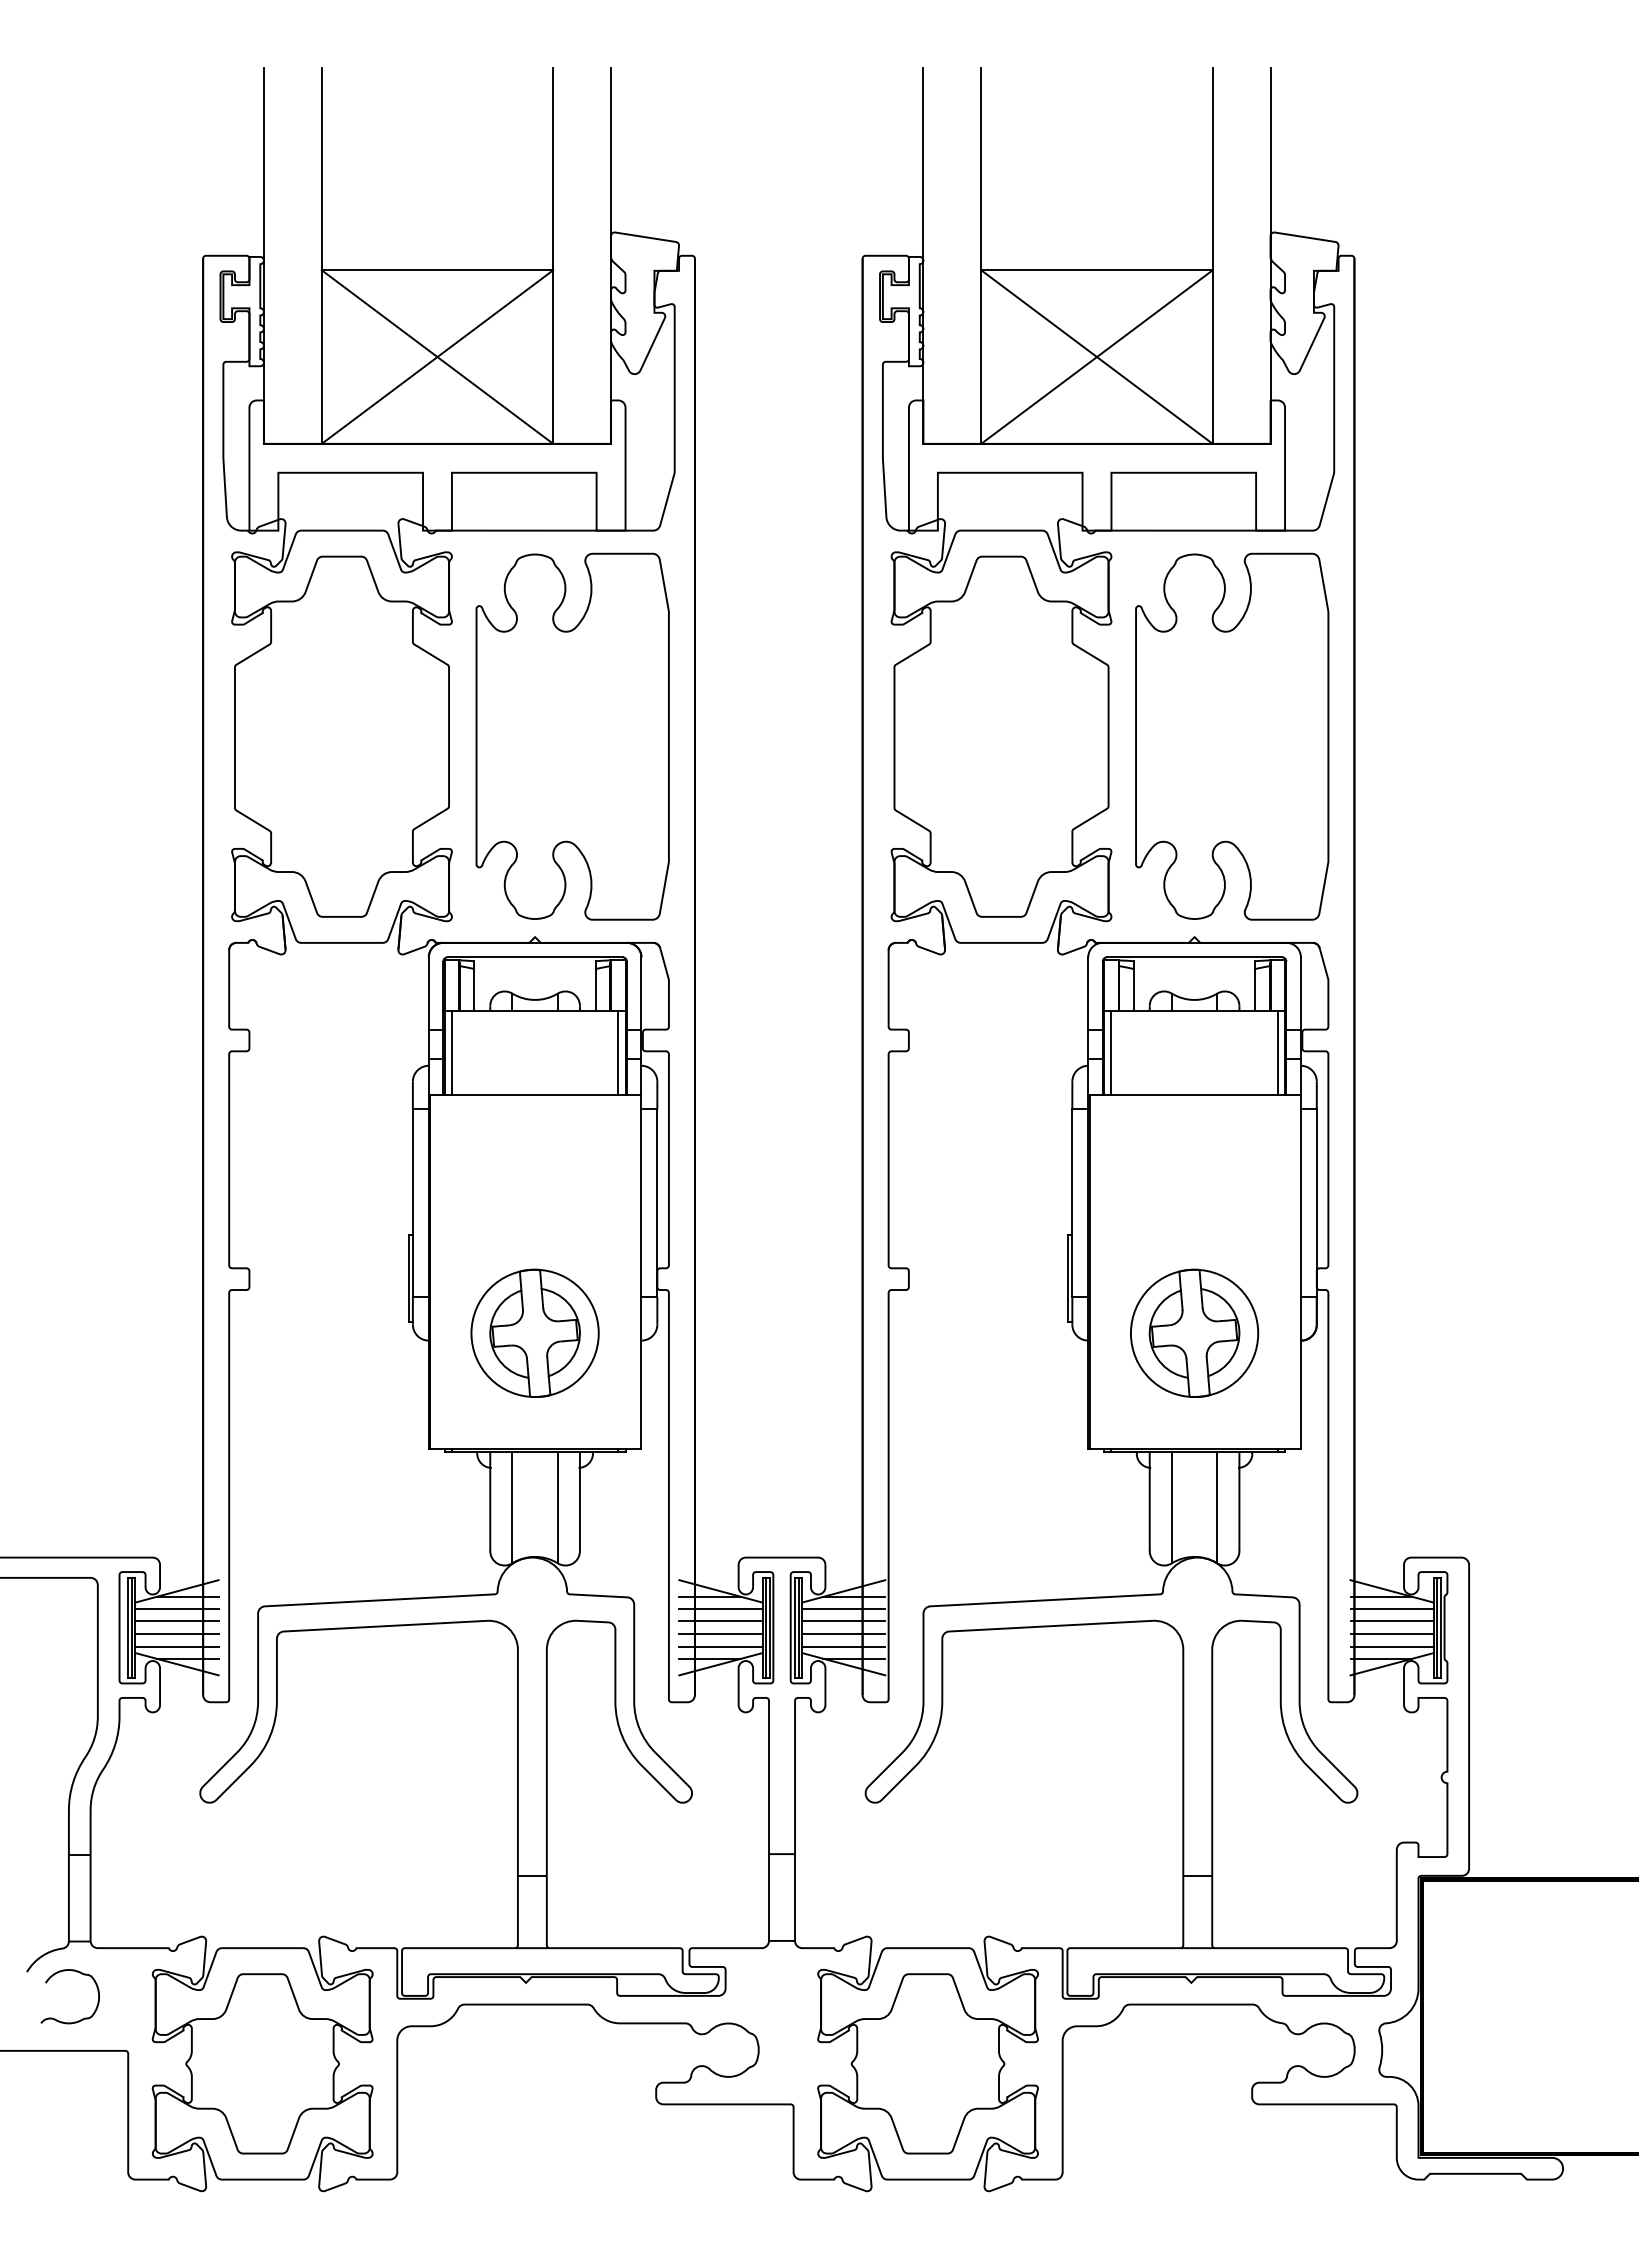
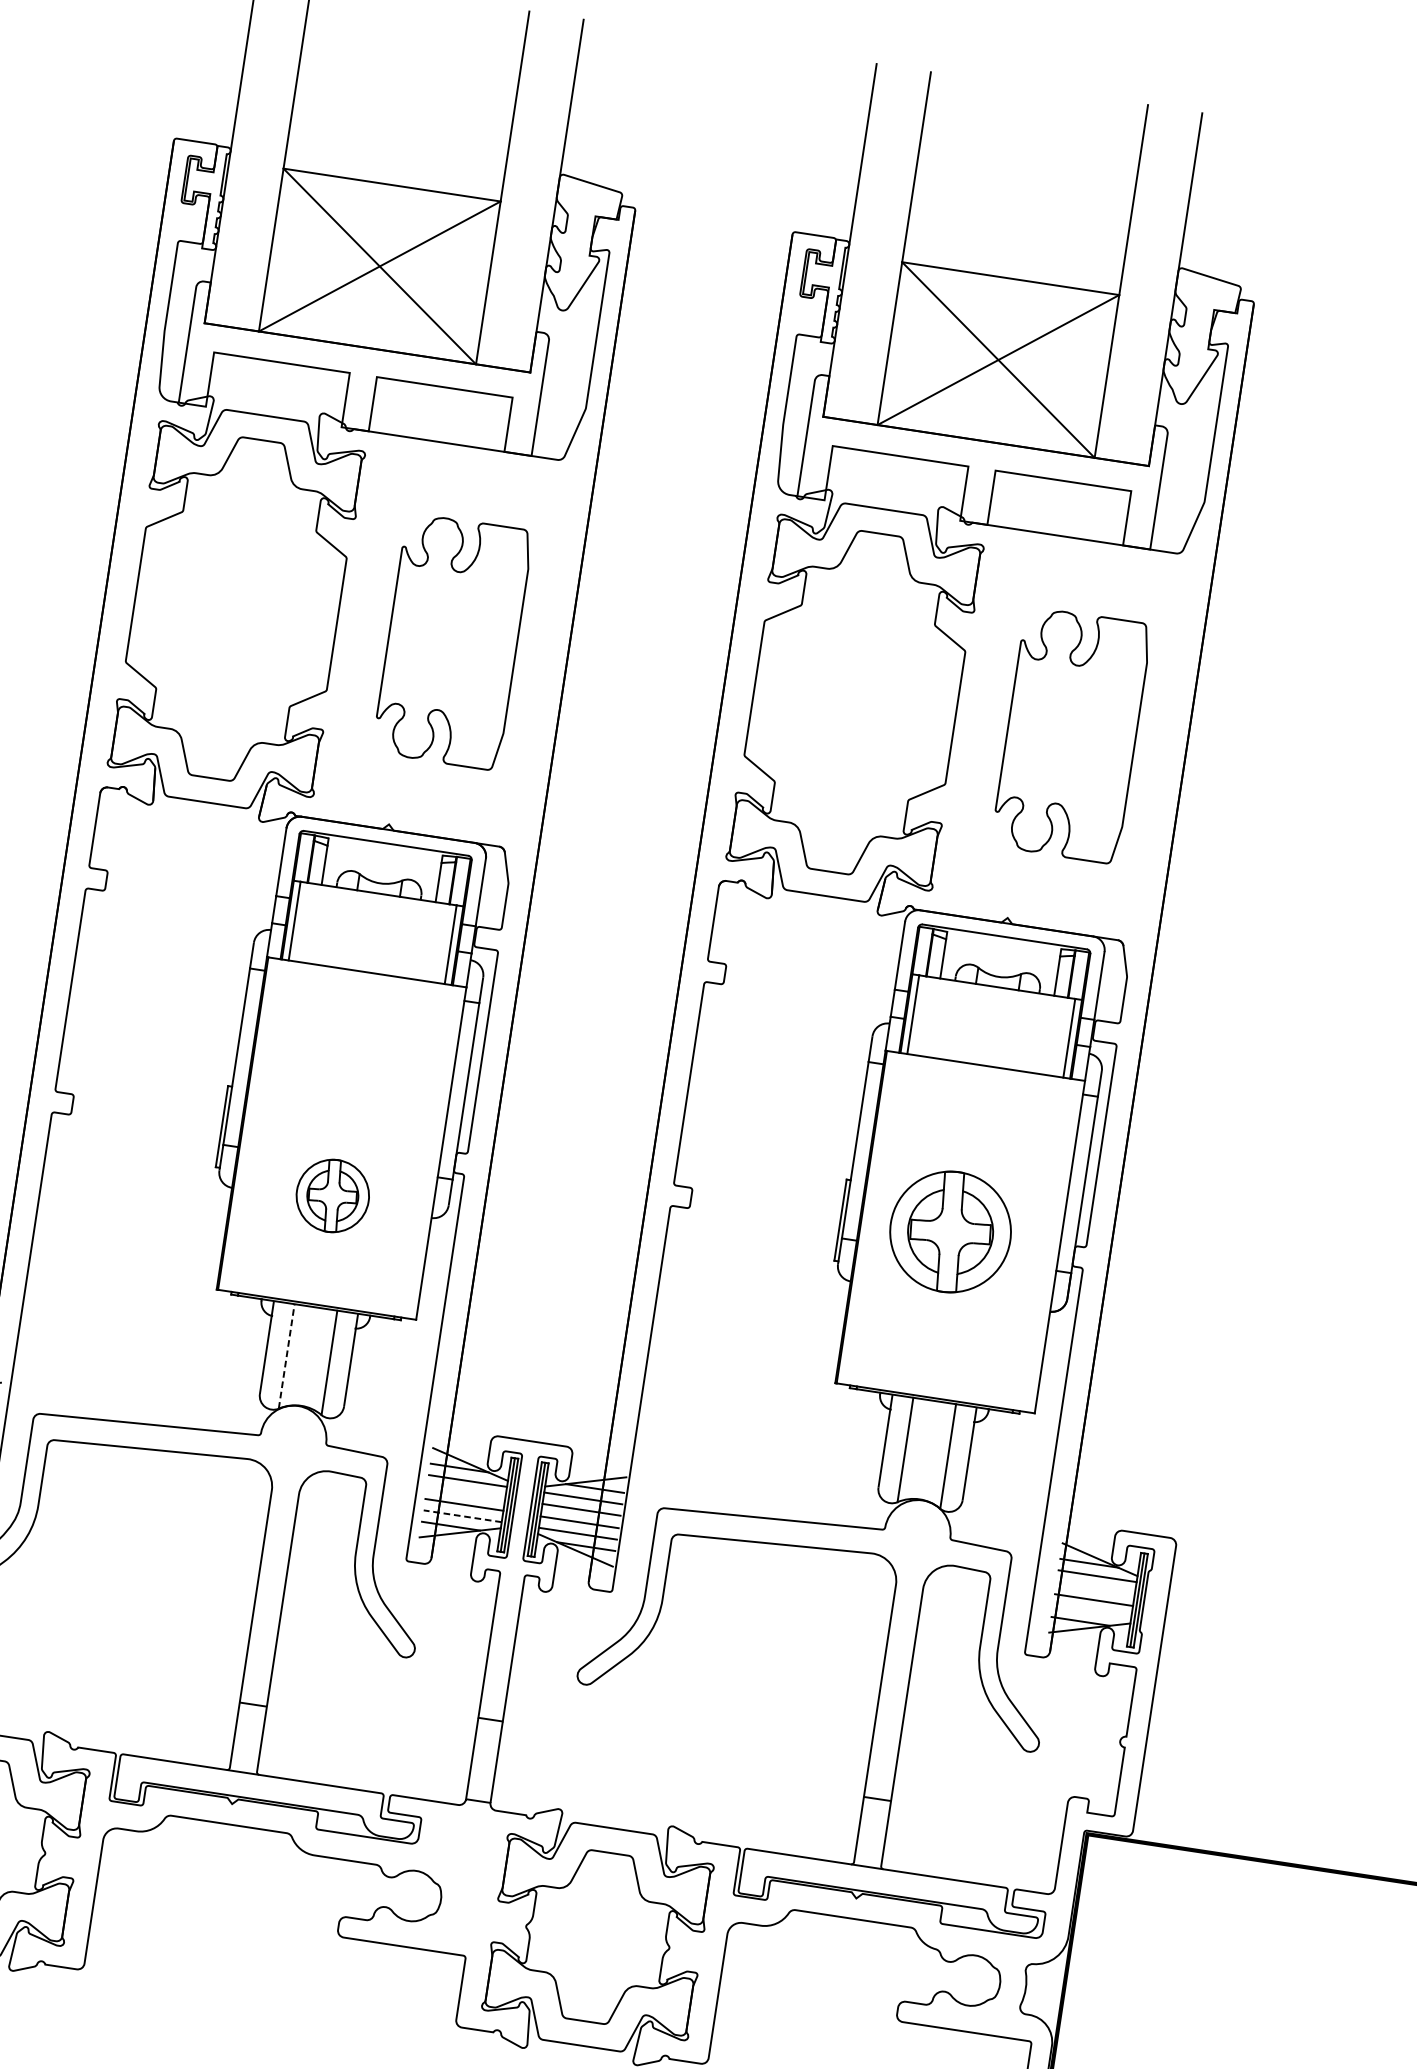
part: (572, 736) -> (452, 641), size x0.7
part: (1232, 736) -> (1071, 735), size x0.7
part: (534, 1332) -> (332, 1195), size x0.6
part: (1194, 1332) -> (950, 1231), moved
line: (512, 1507) -> (286, 1356), solid -> dashed
line: (720, 1621) -> (465, 1492), removed
line: (1391, 1621) -> (1095, 1587), removed
line: (720, 1646) -> (462, 1516), solid -> dashed
line: (1391, 1646) -> (1091, 1611), removed

